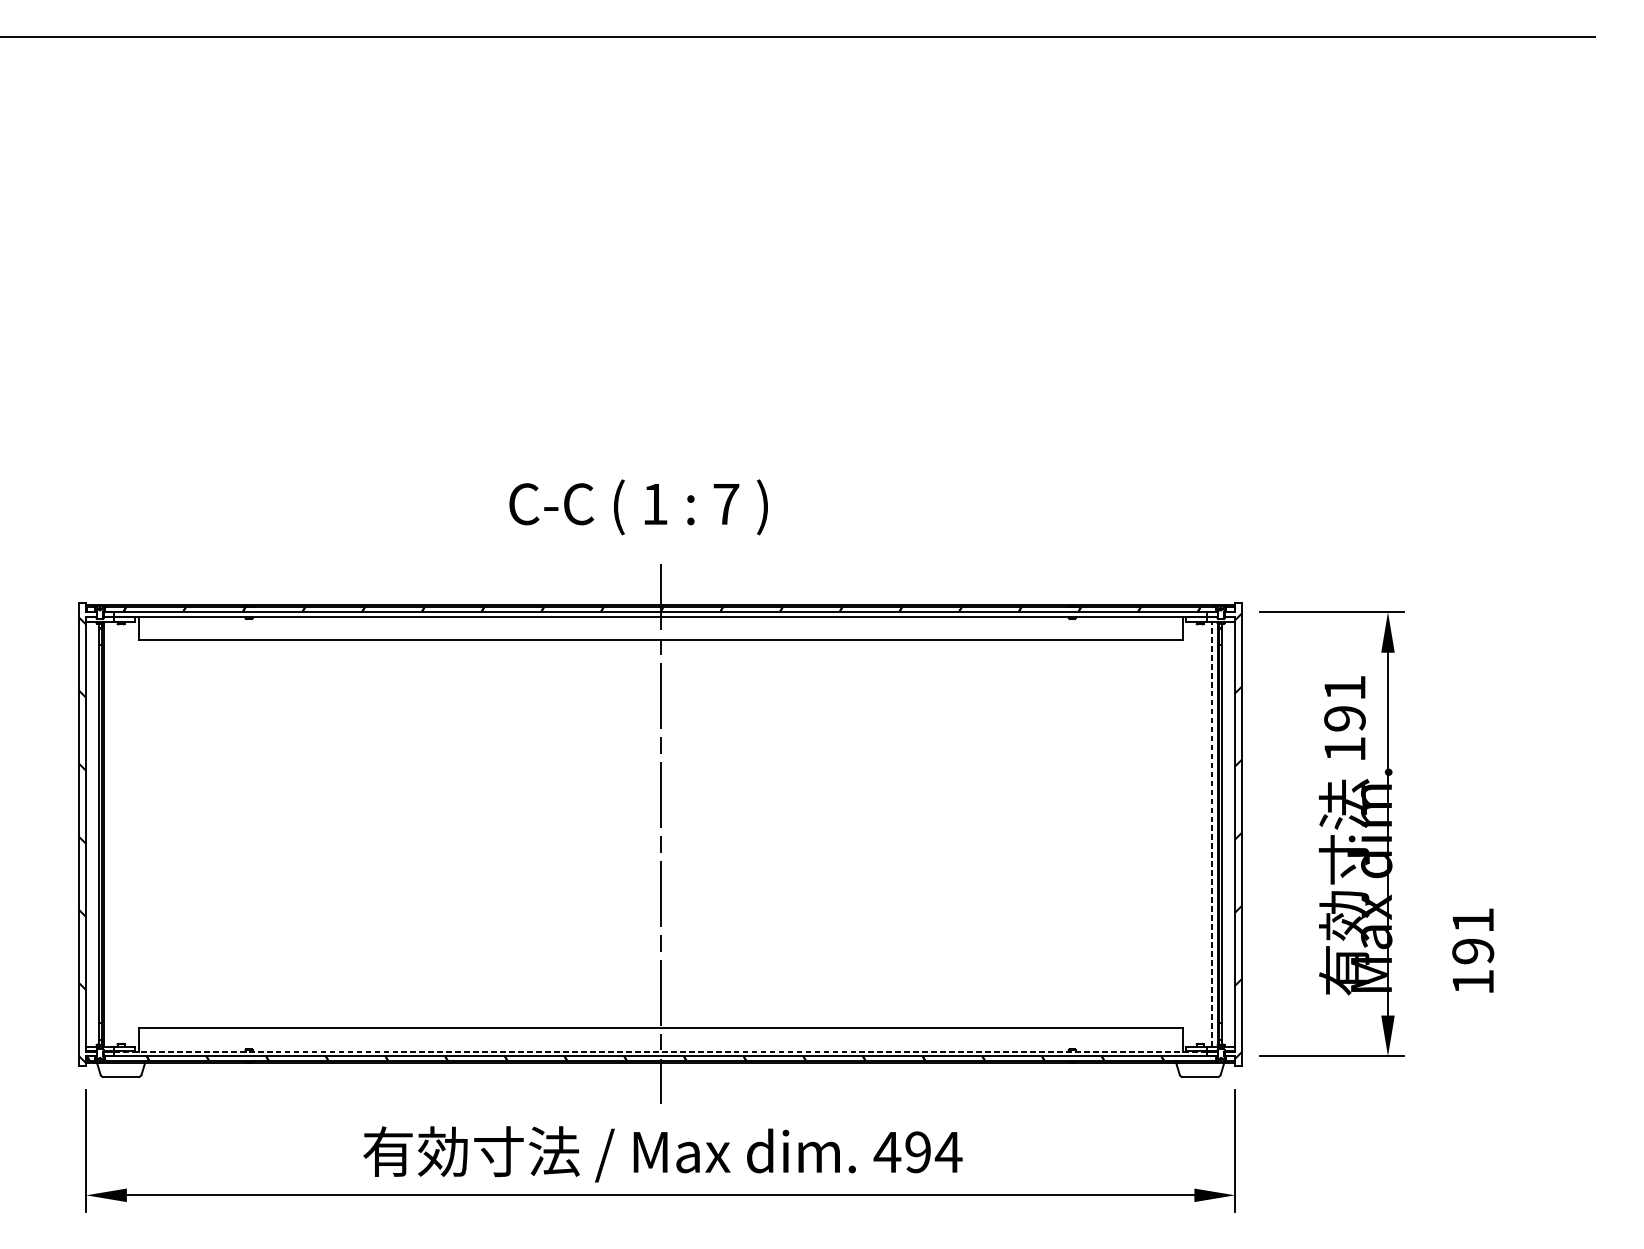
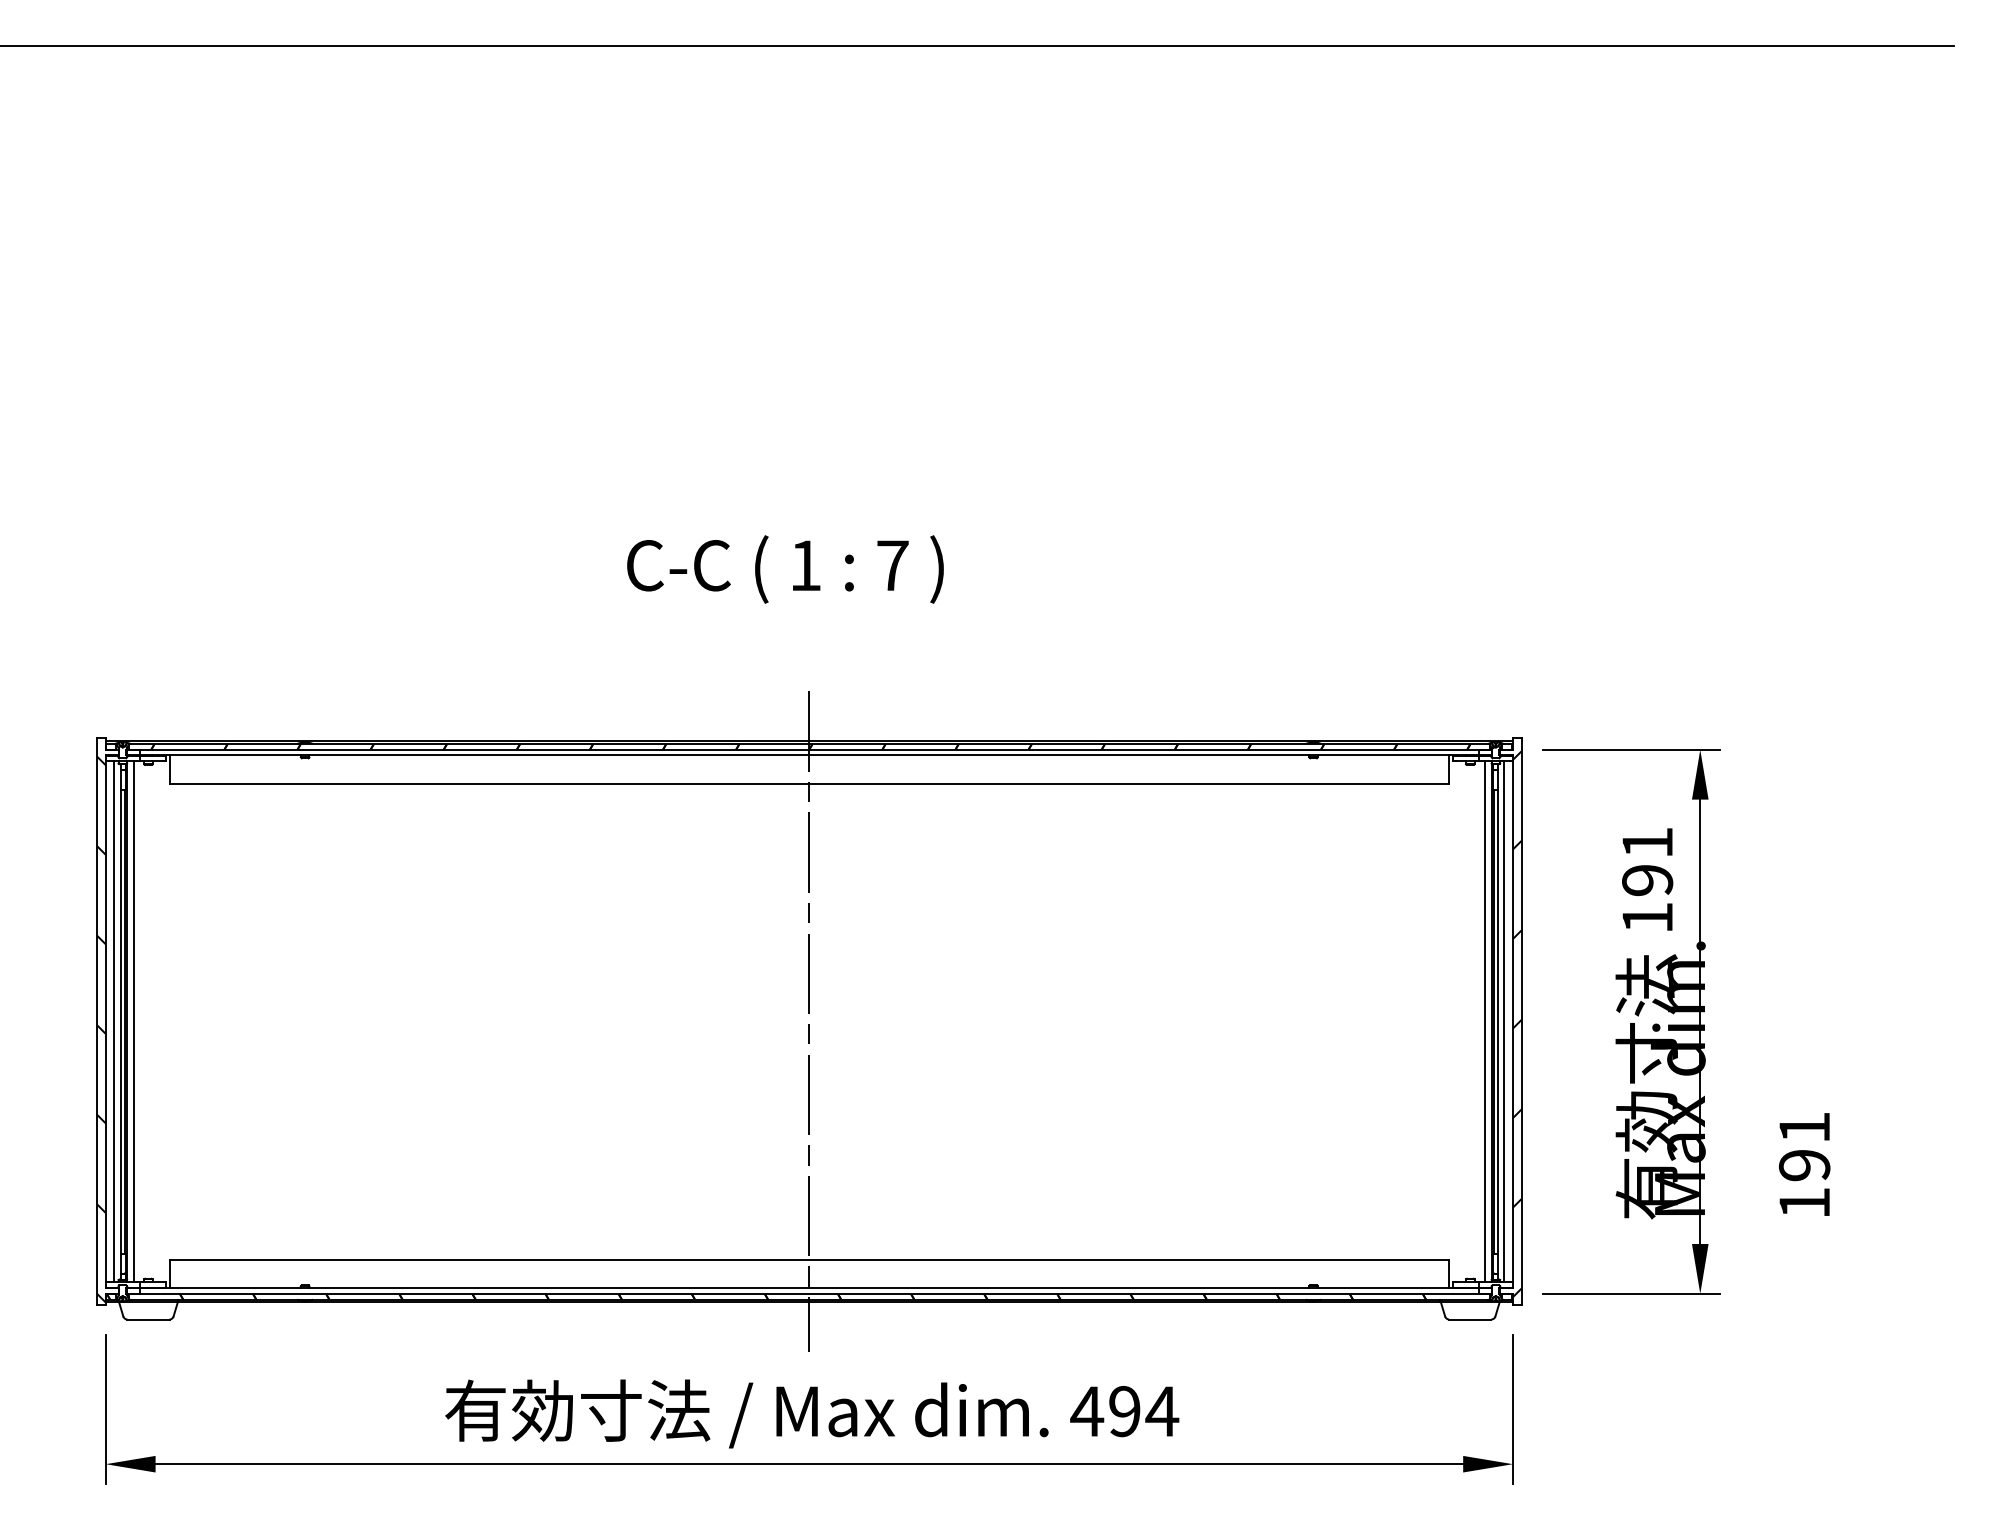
text: (638, 507) -> (785, 569), moved
line: (93, 833) -> (114, 1021), added
line: (109, 833) -> (134, 1021), added
line: (1211, 833) -> (1484, 1021), dashed -> solid
line: (1228, 833) -> (1504, 1021), added
line: (660, 1051) -> (809, 1288), dashed -> solid

